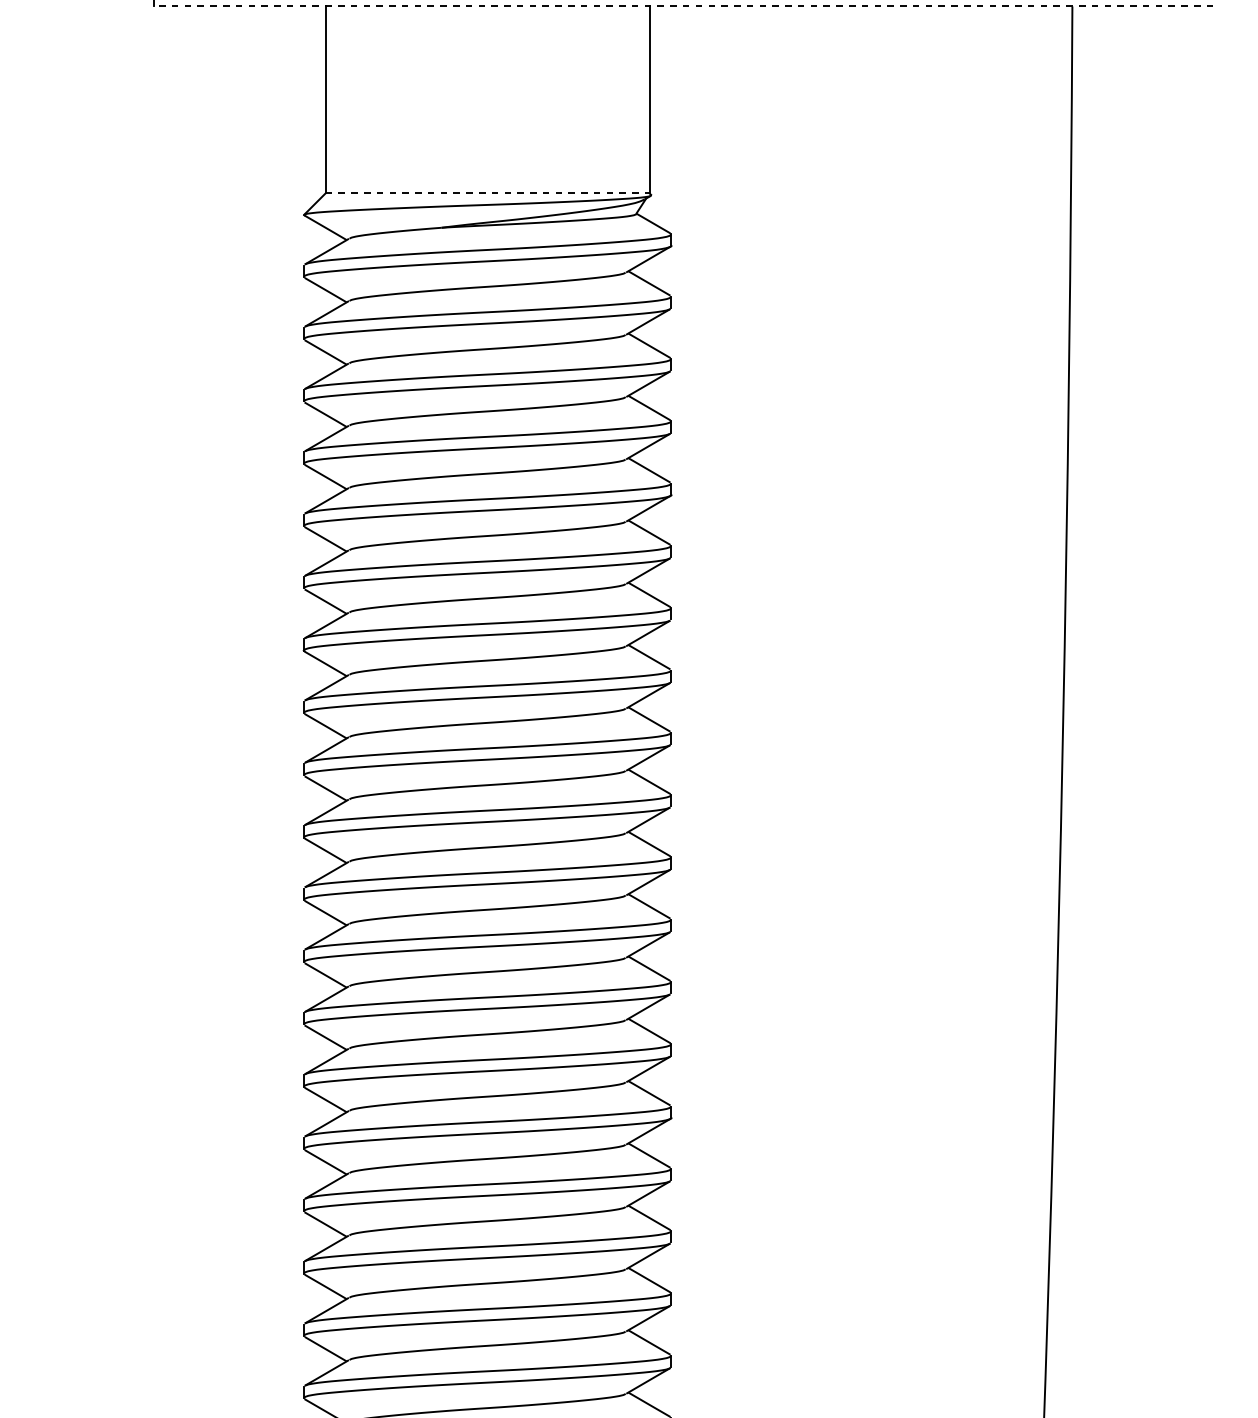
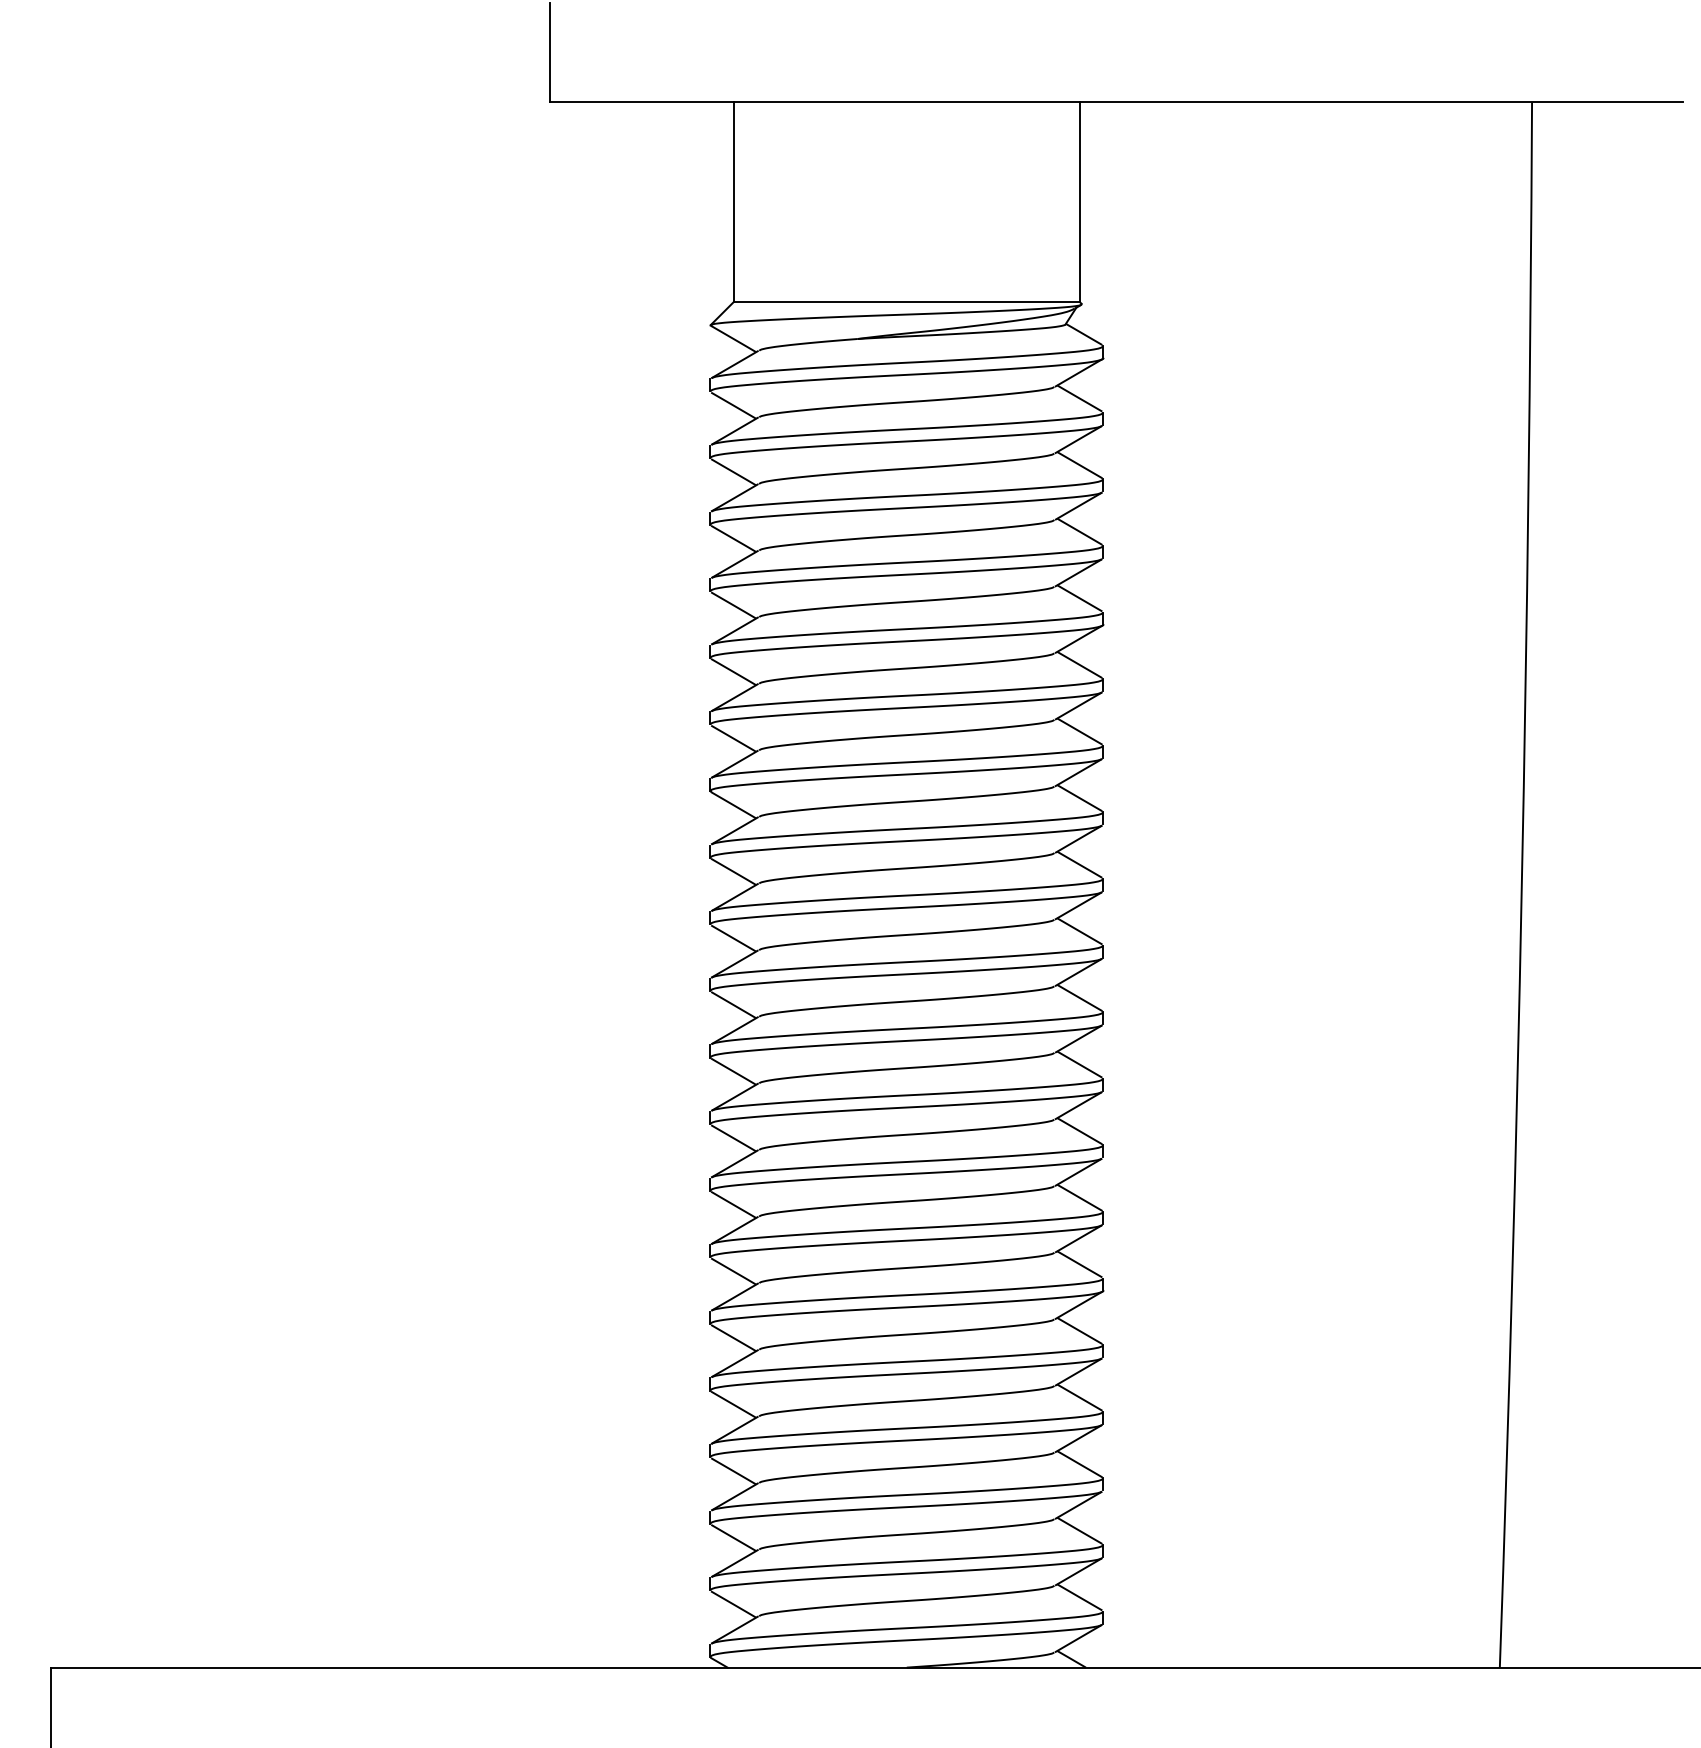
line: (683, 6) -> (1116, 102), dashed -> solid
line: (488, 193) -> (907, 302), dashed -> solid

